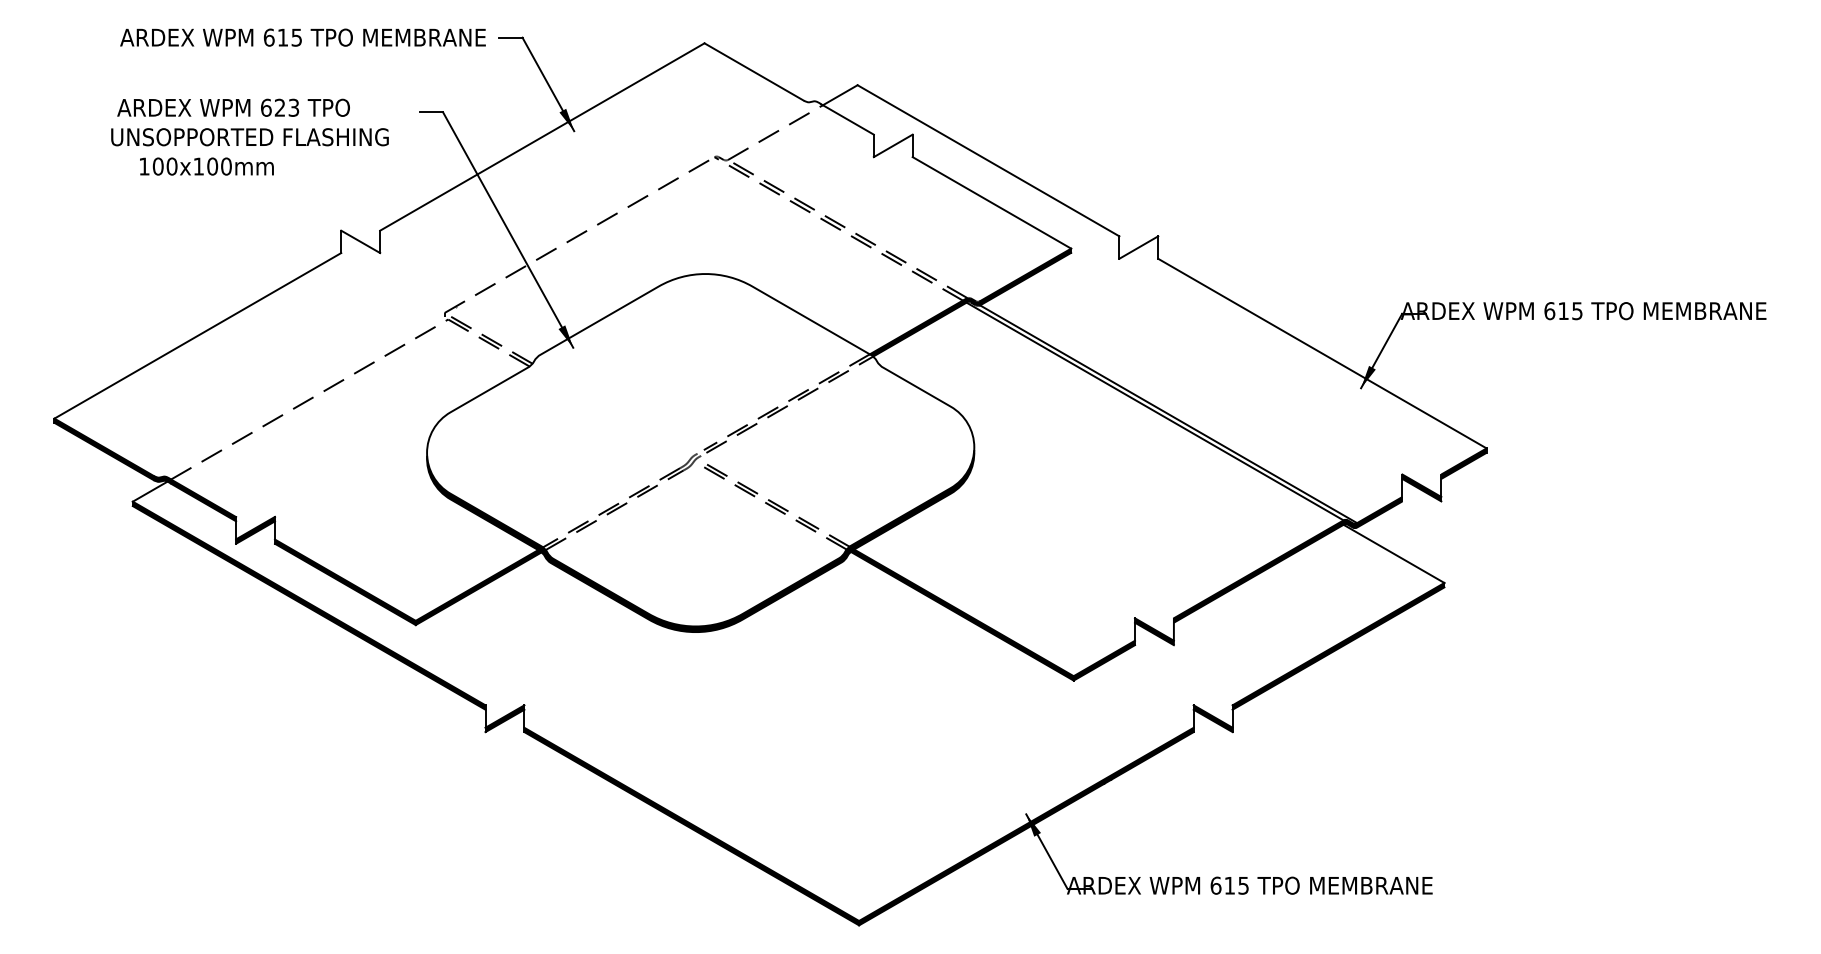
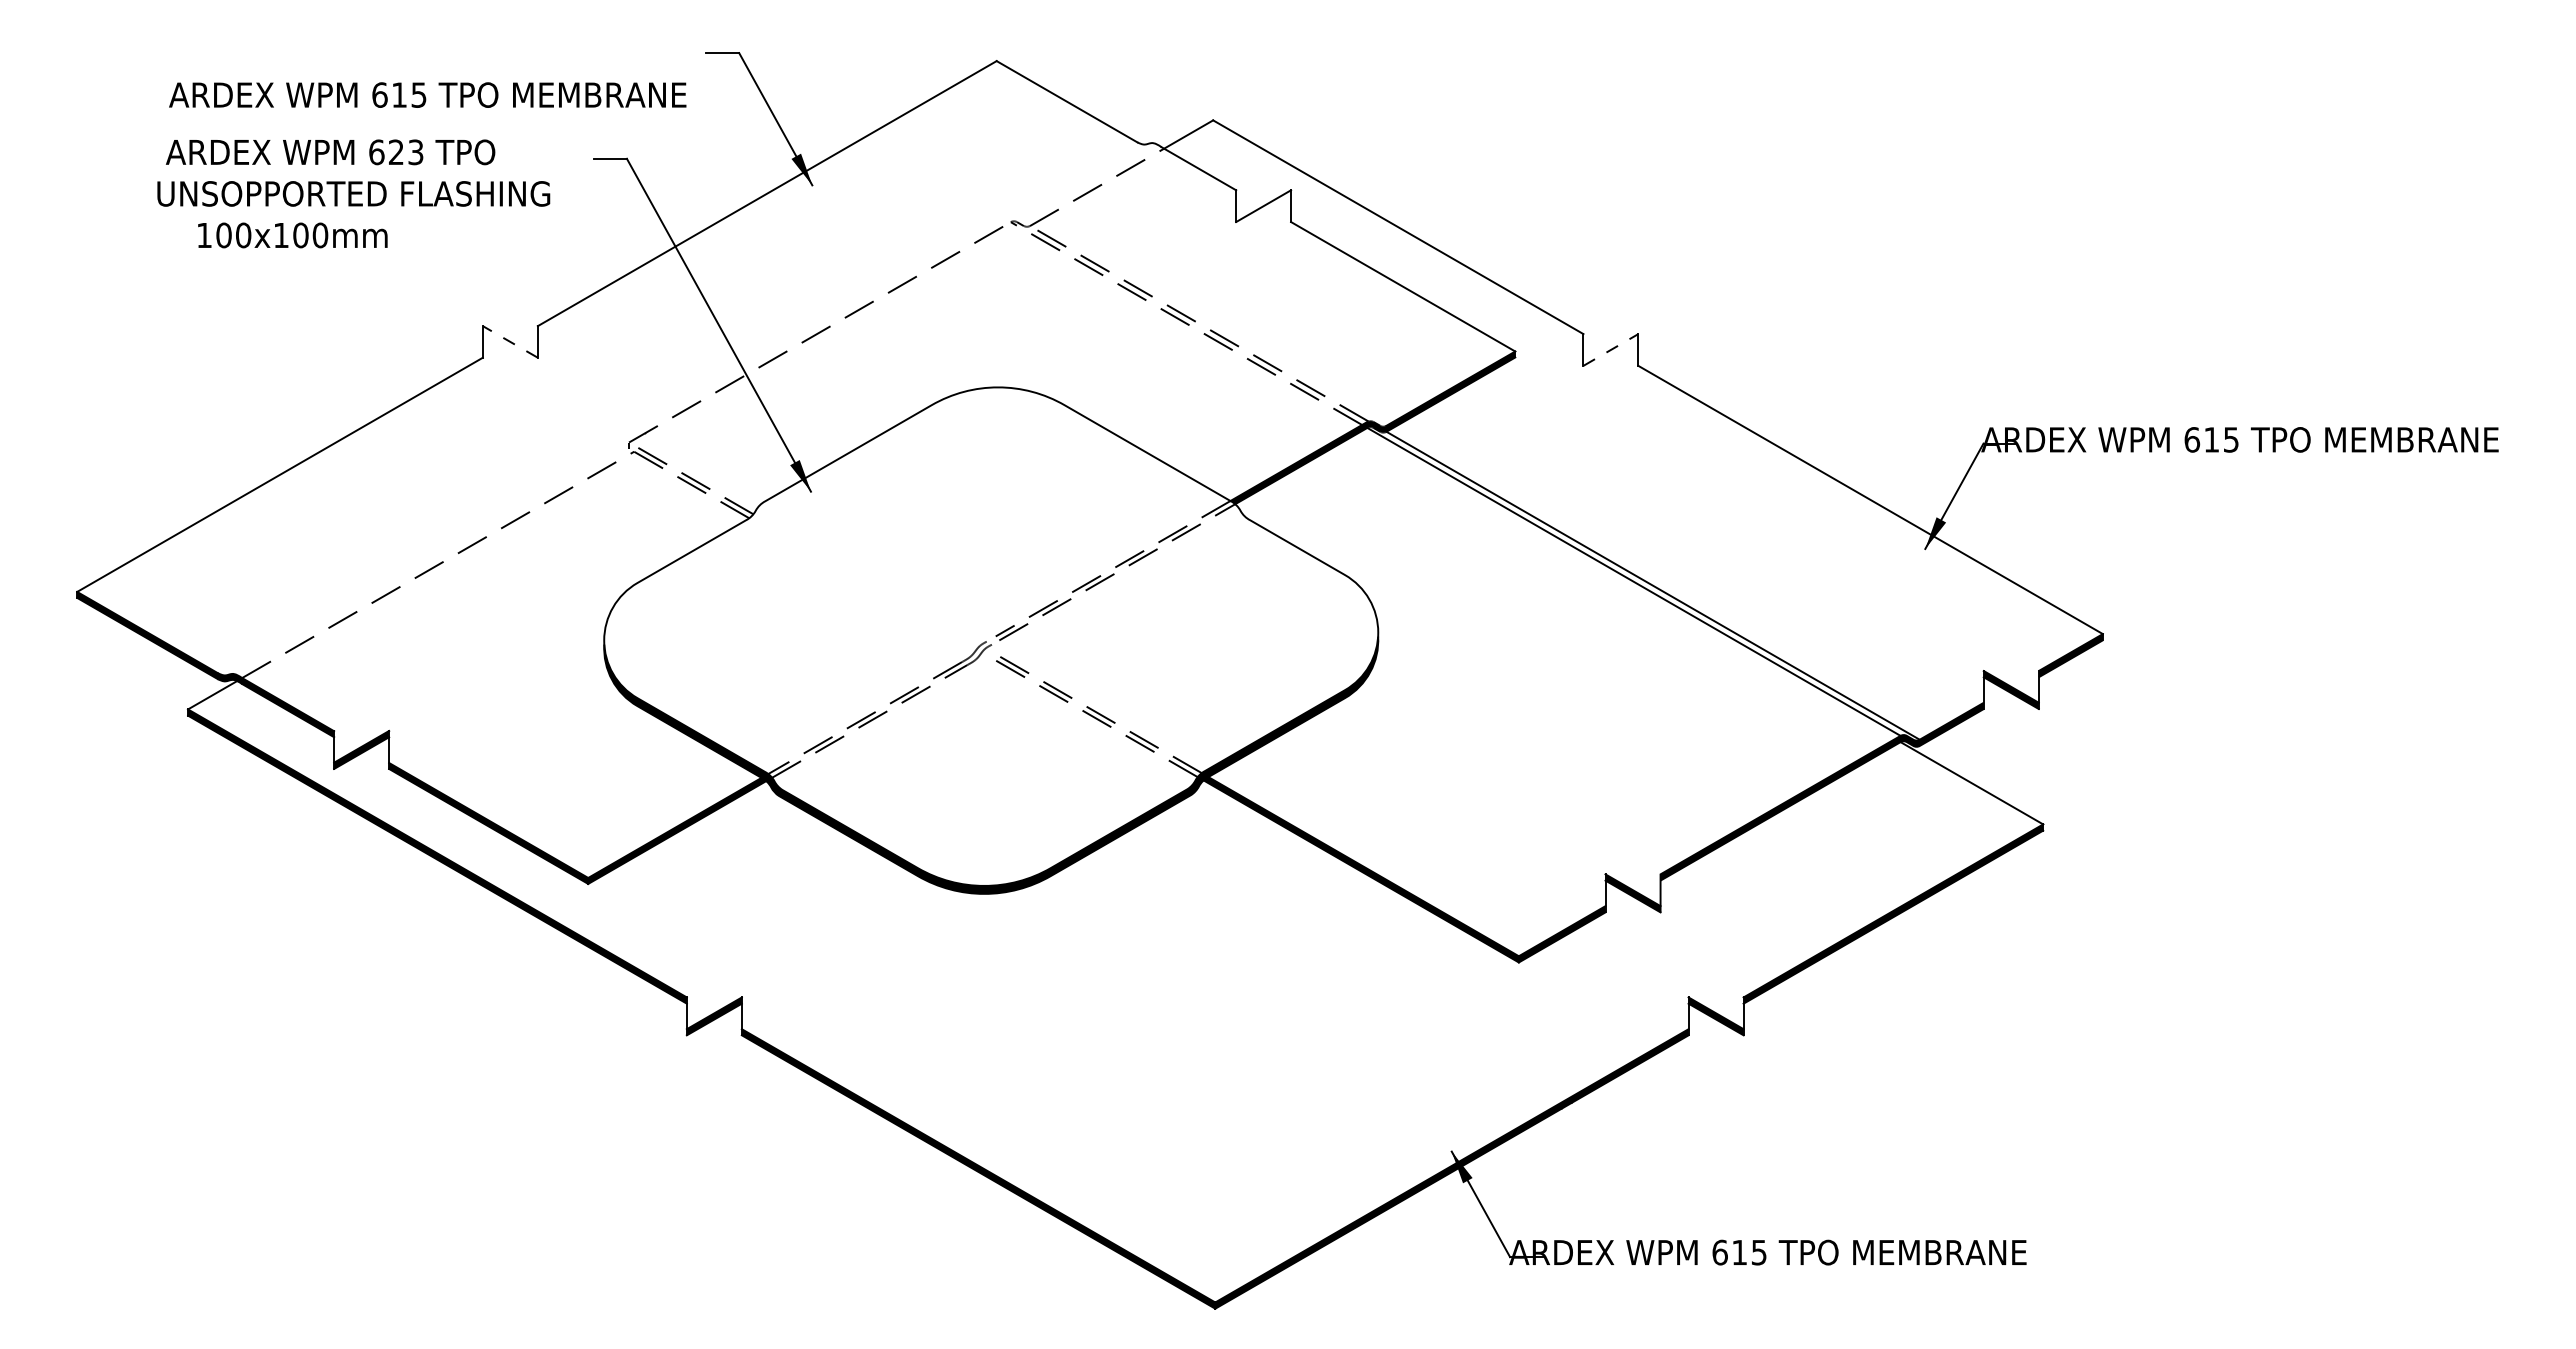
text: (302, 37) -> (427, 94), moved
line: (360, 241) -> (510, 341), solid -> dashed
line: (1138, 247) -> (1610, 349), solid -> dashed

